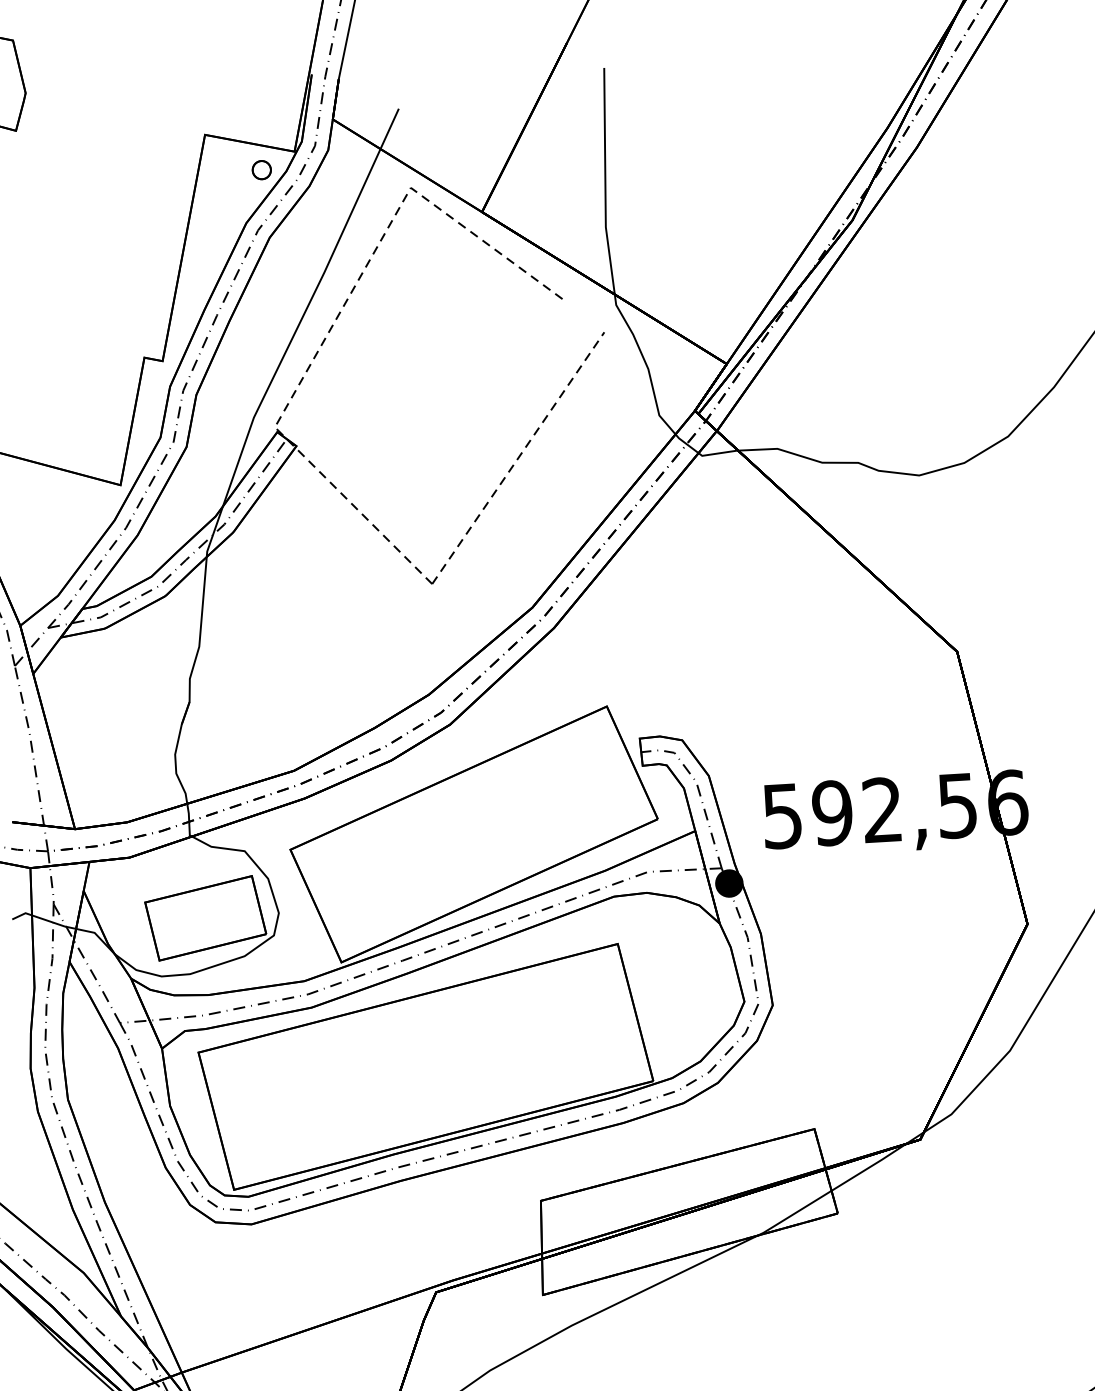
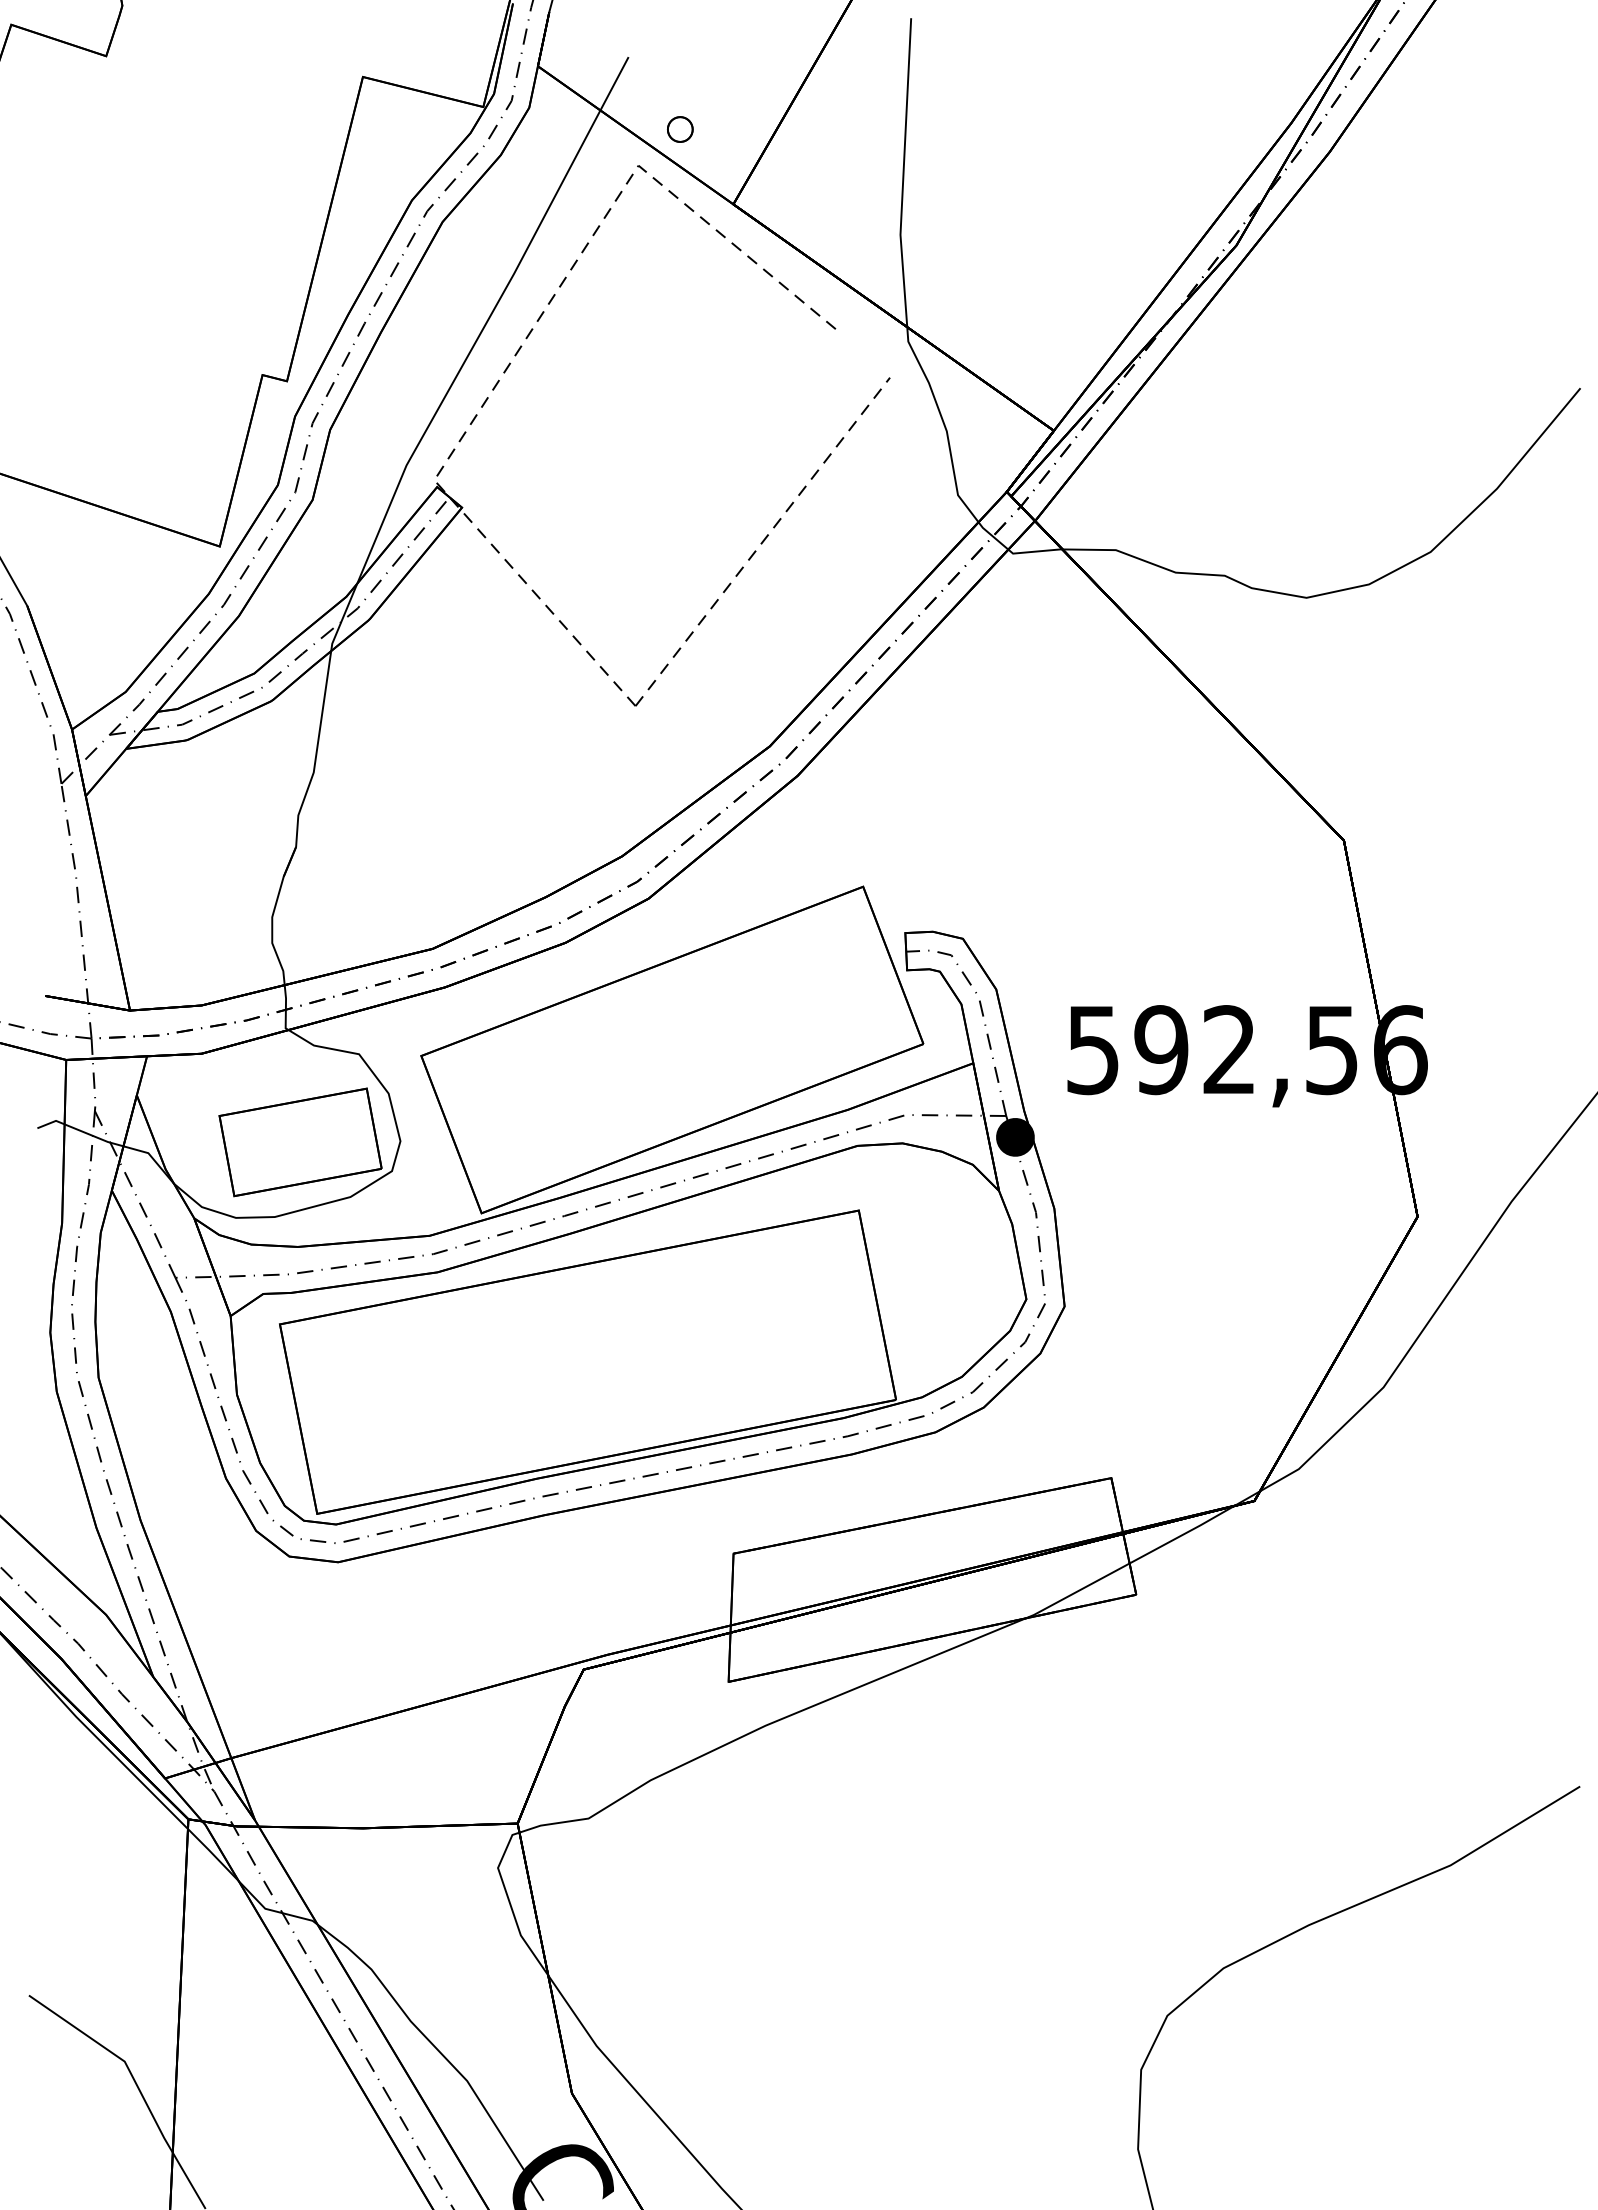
part: (261, 170) -> (680, 129), moved

